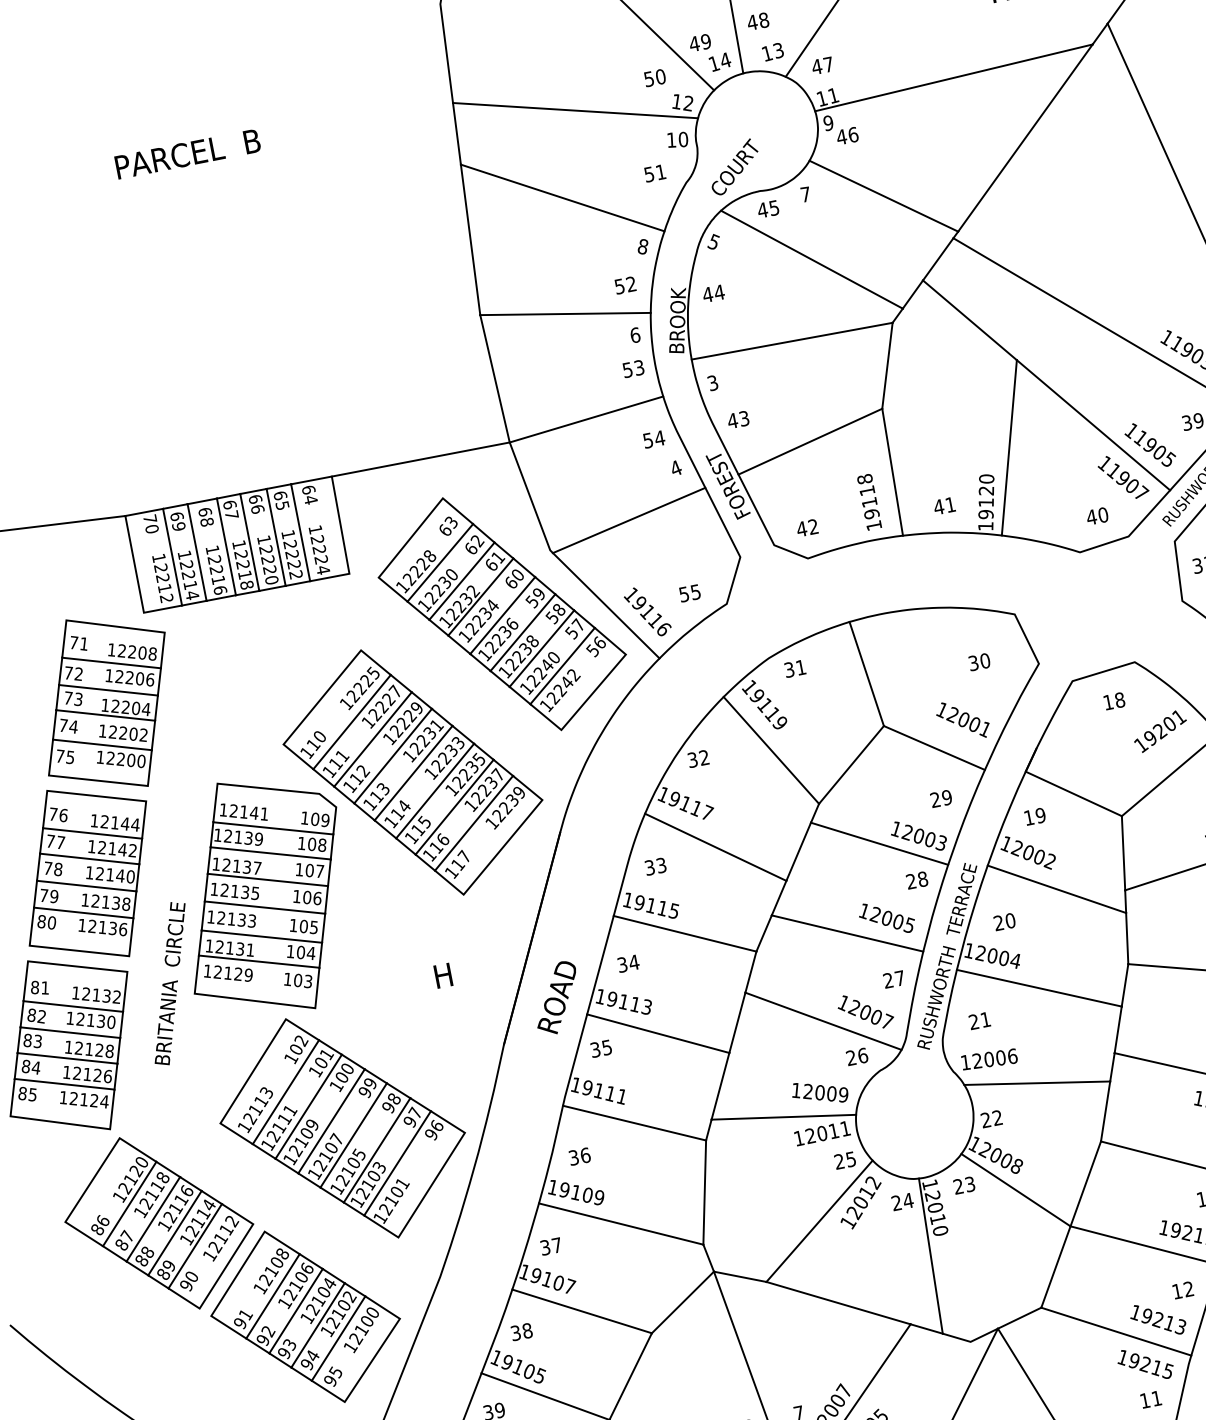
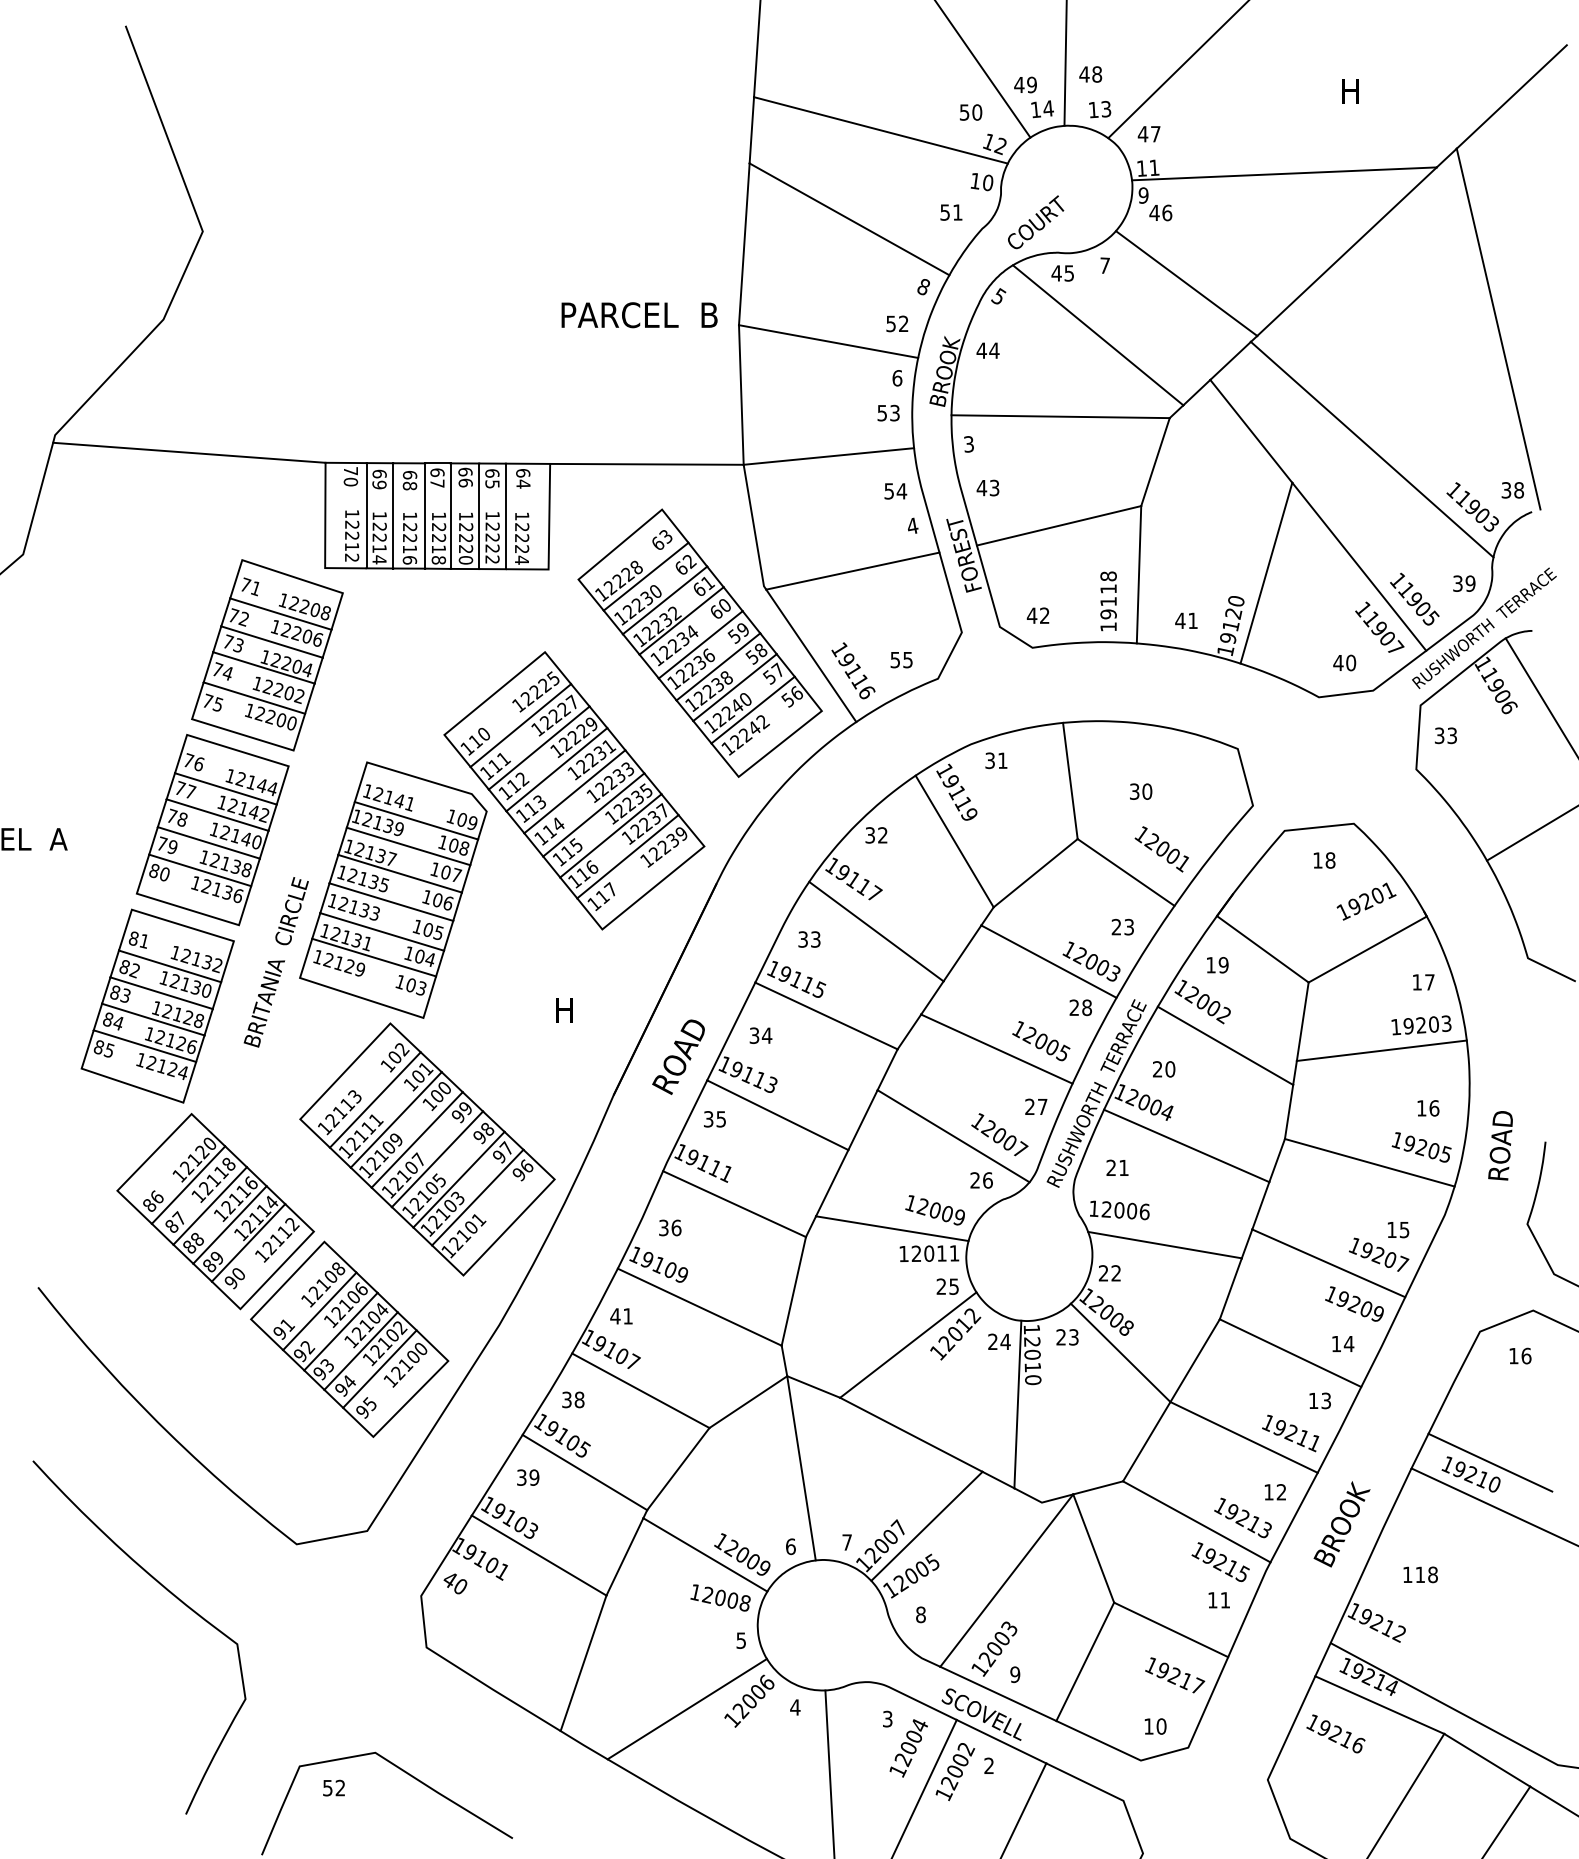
text: (187, 154) -> (639, 315), moved
text: (979, 661) -> (1141, 791), moved
text: (947, 797) -> (1129, 927), 29 -> 23
text: (550, 1246) -> (621, 1316), 37 -> 41

